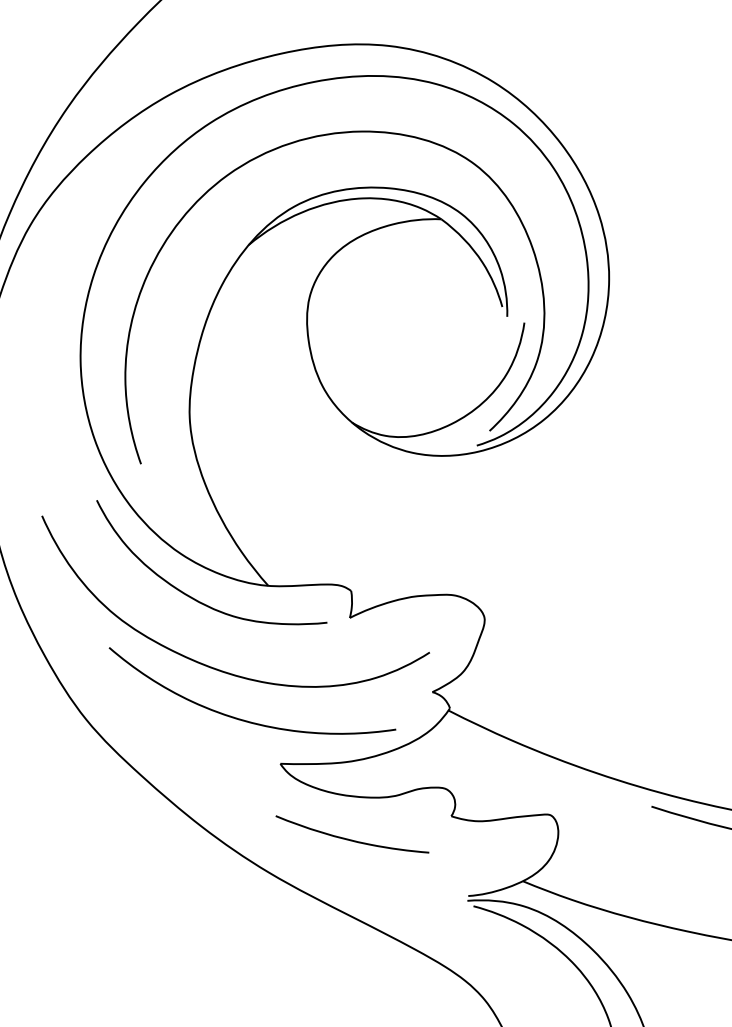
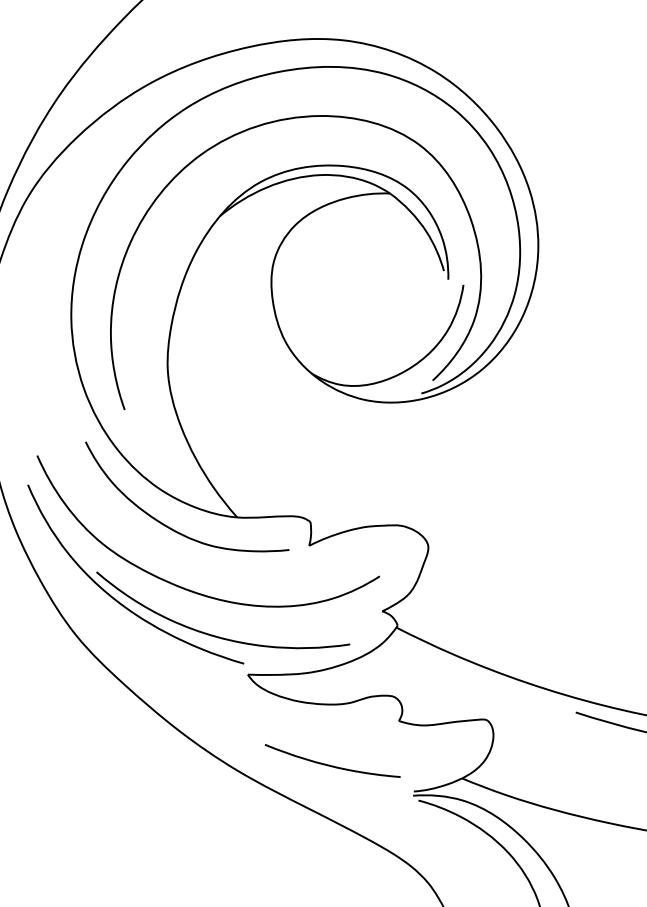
curve: (131, 678) -> (116, 599), added
curve: (352, 839) -> (332, 765), moved

